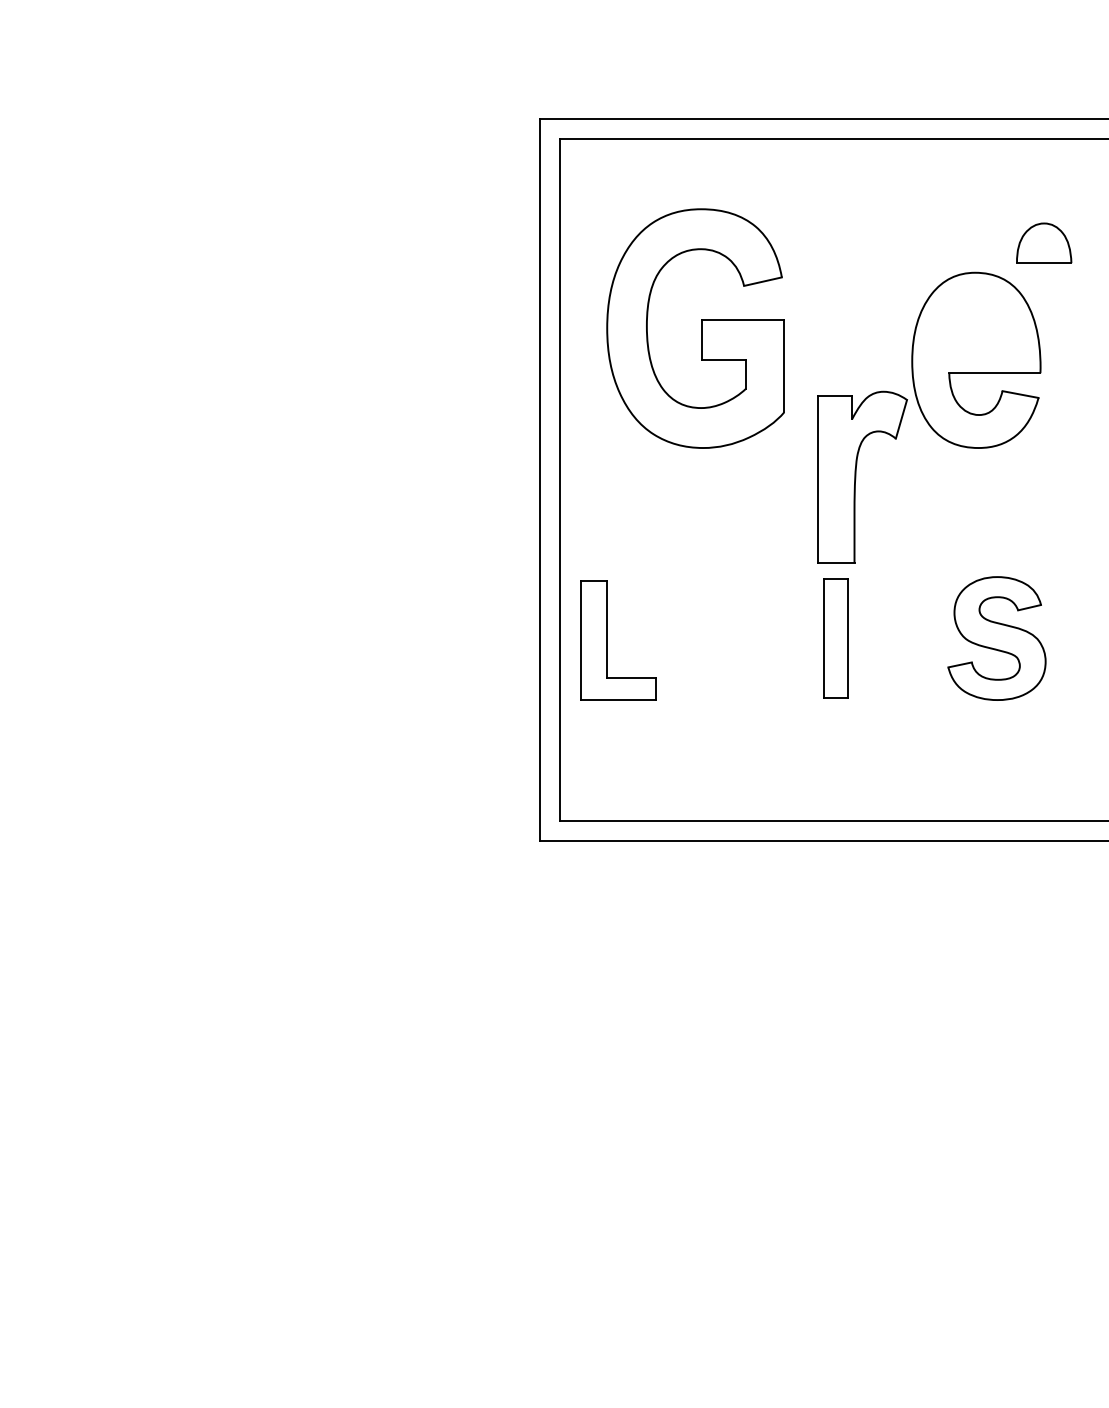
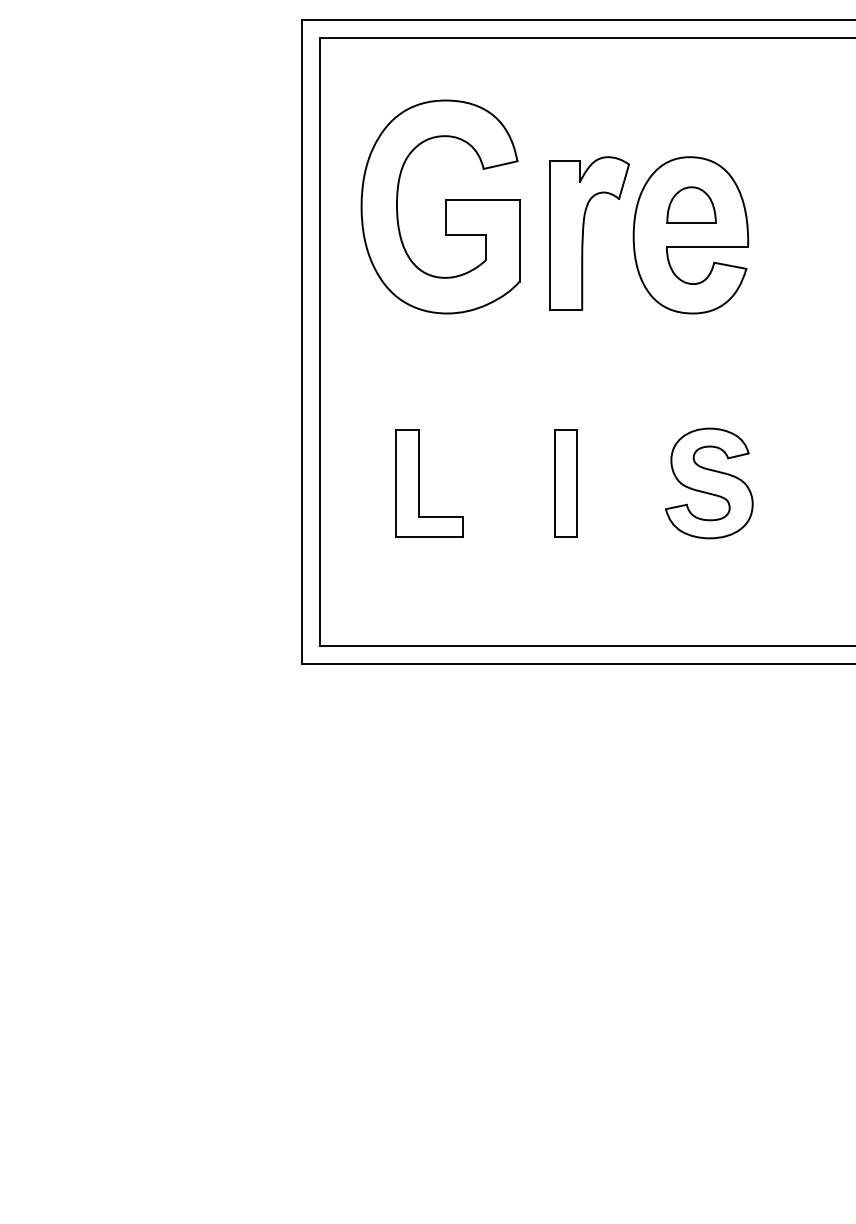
part: (1044, 242) -> (691, 204), moved
part: (862, 476) -> (589, 232), moved
part: (607, 640) -> (419, 483), moved

